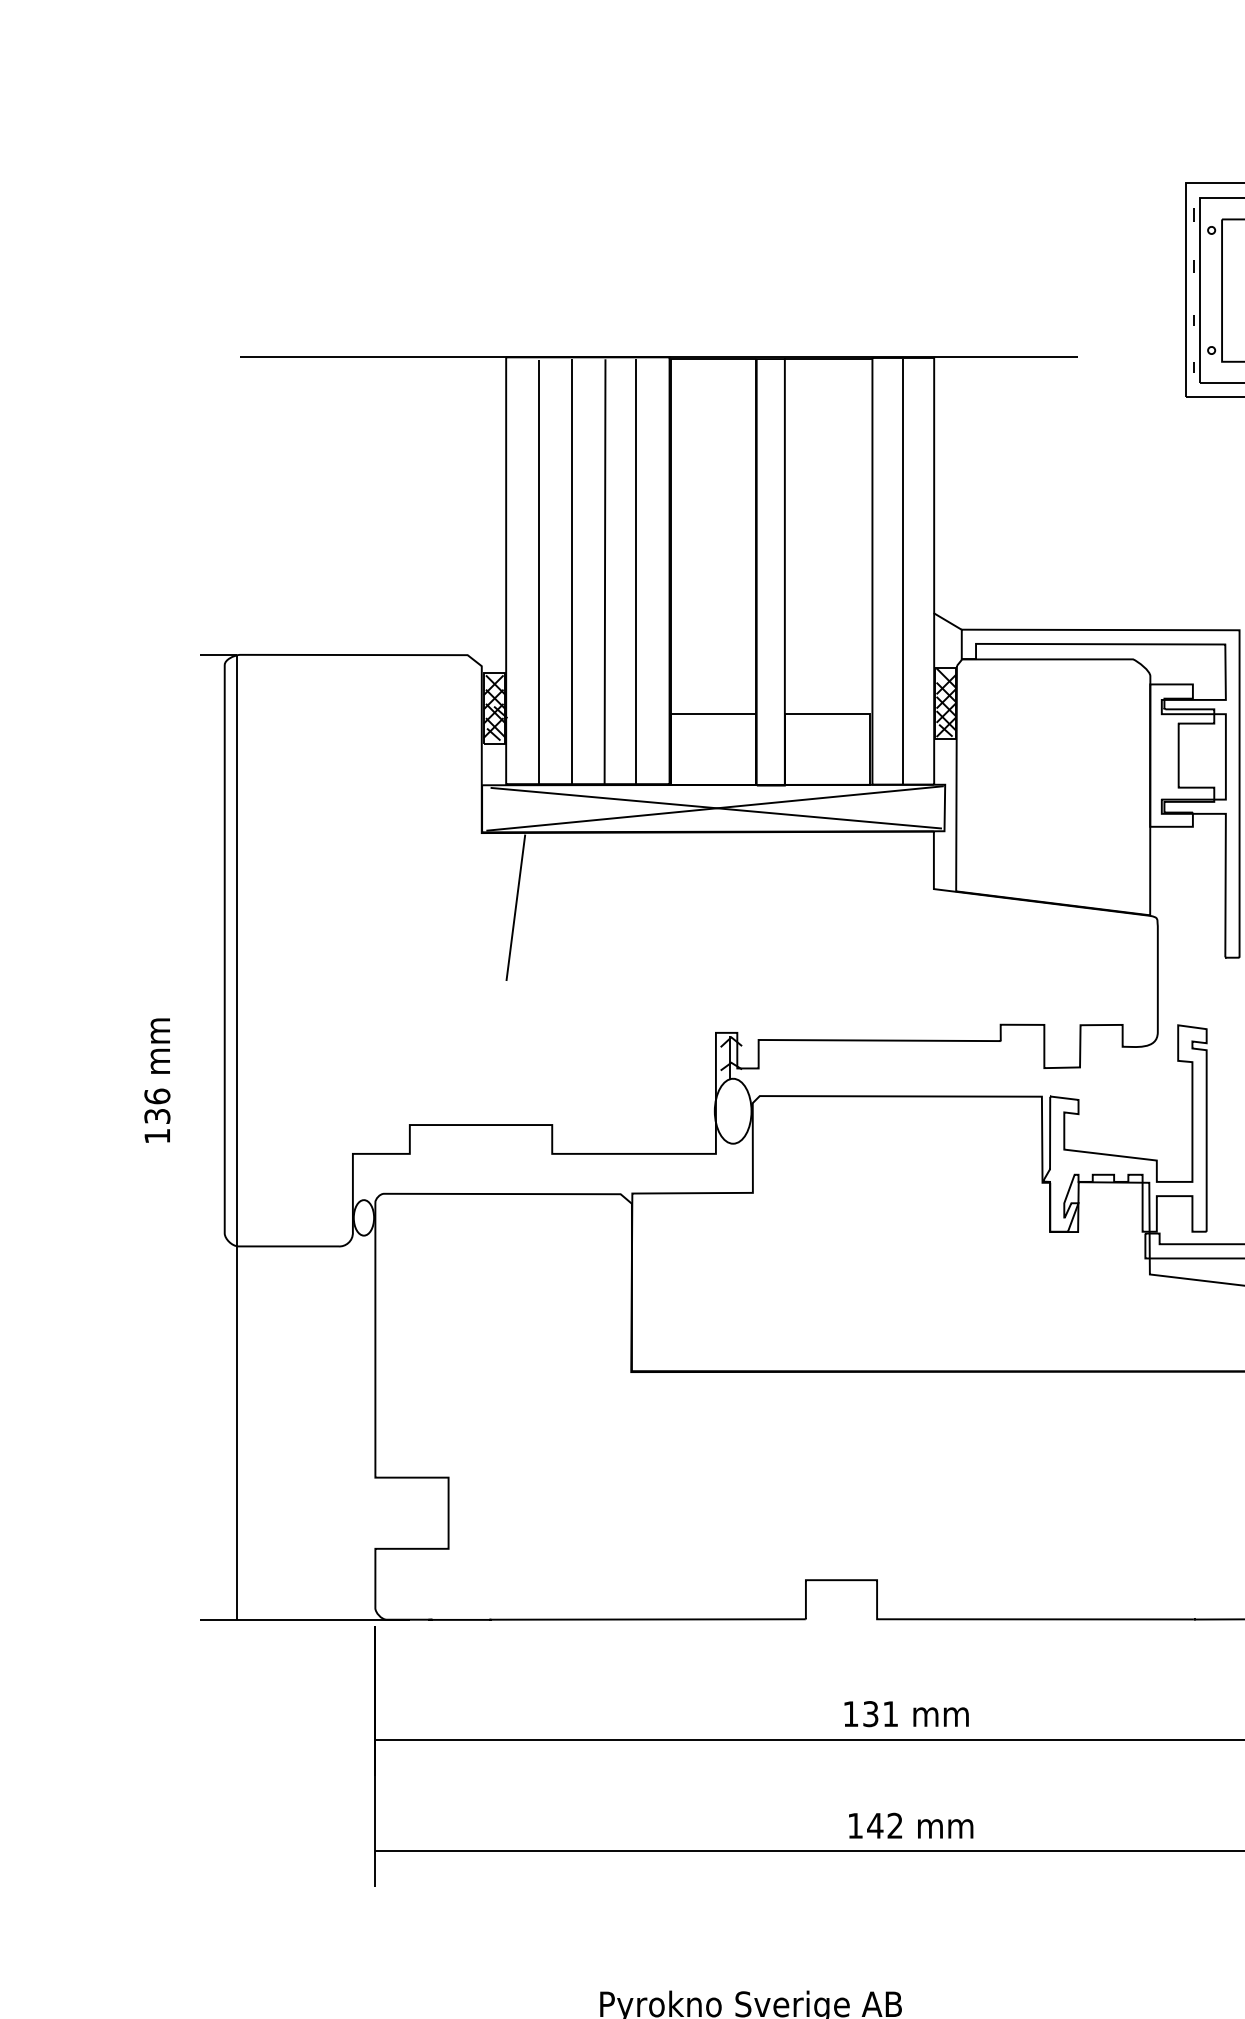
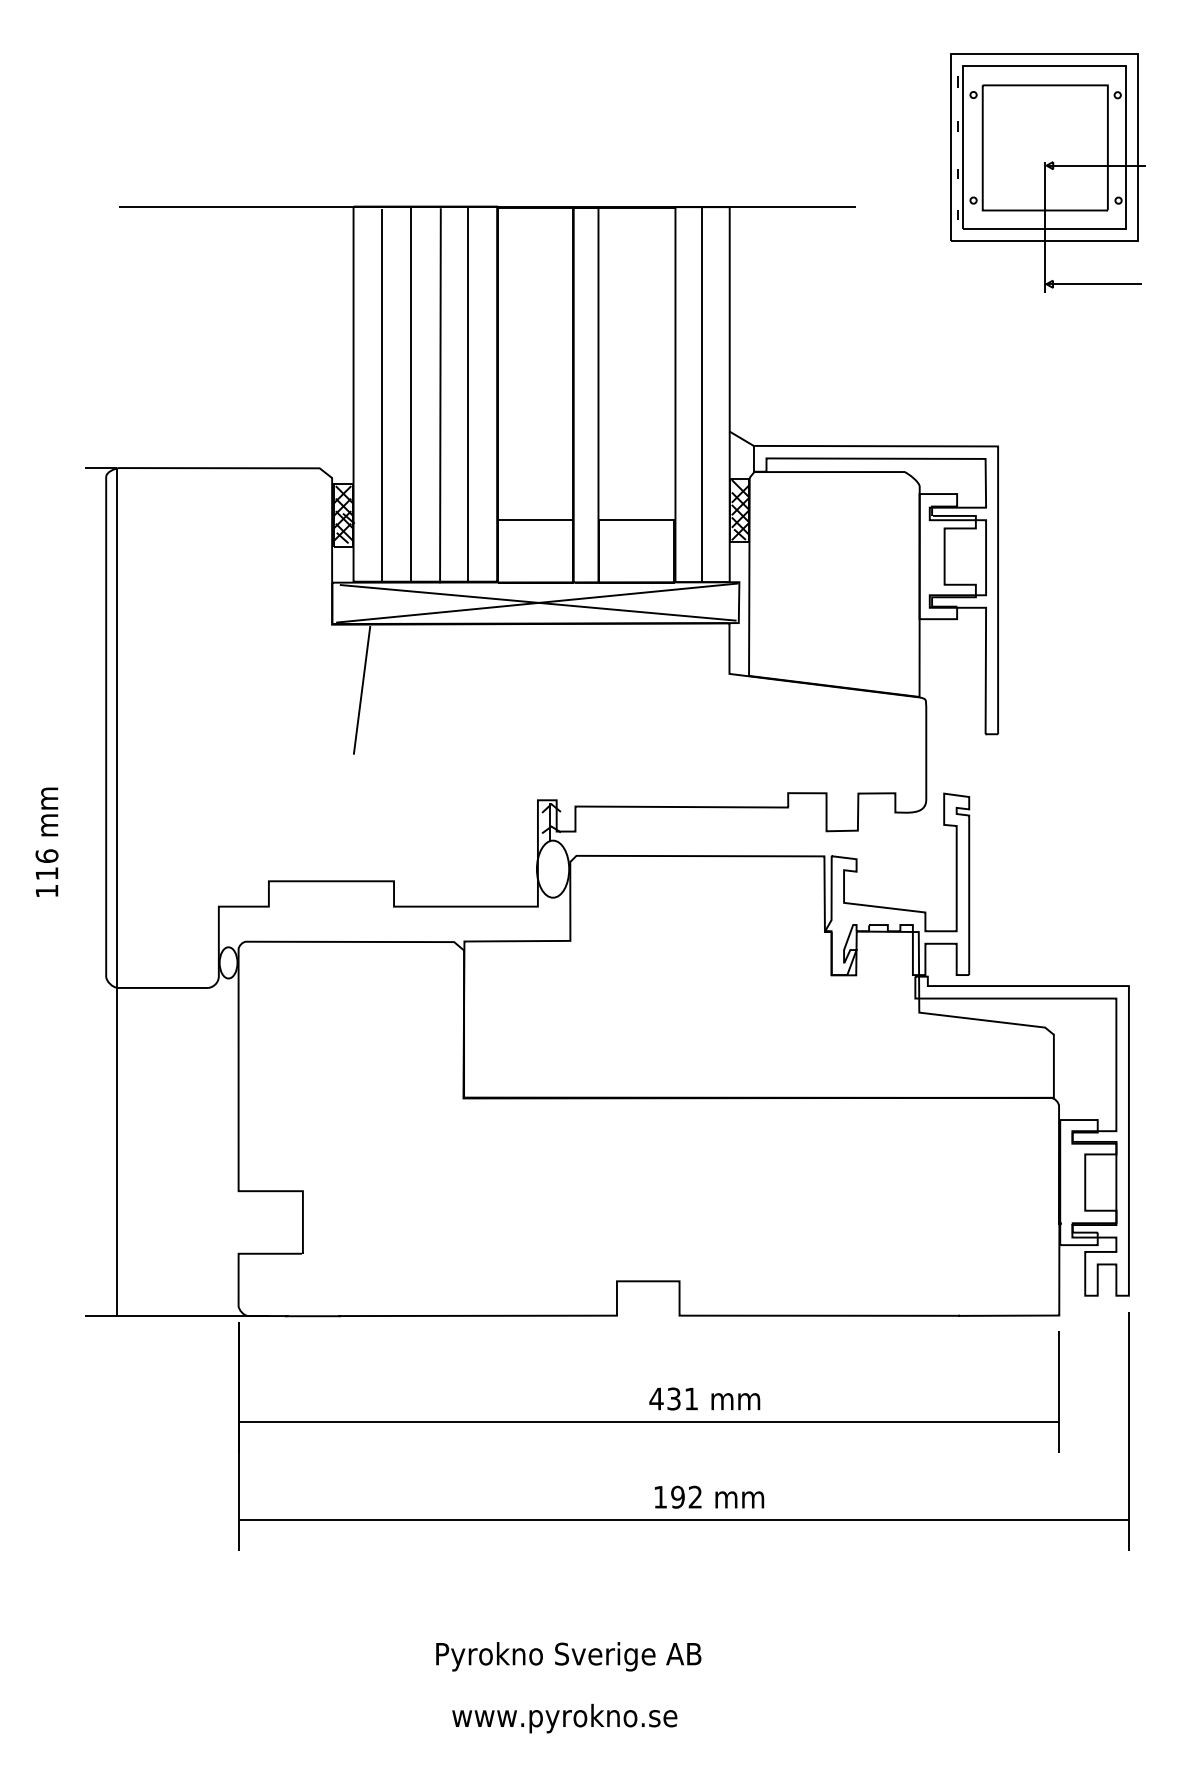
text: (156, 1116) -> (46, 873), 136 -> 116
text: (850, 1713) -> (656, 1398), 131 -> 431
text: (874, 1825) -> (677, 1496), 142 -> 192

